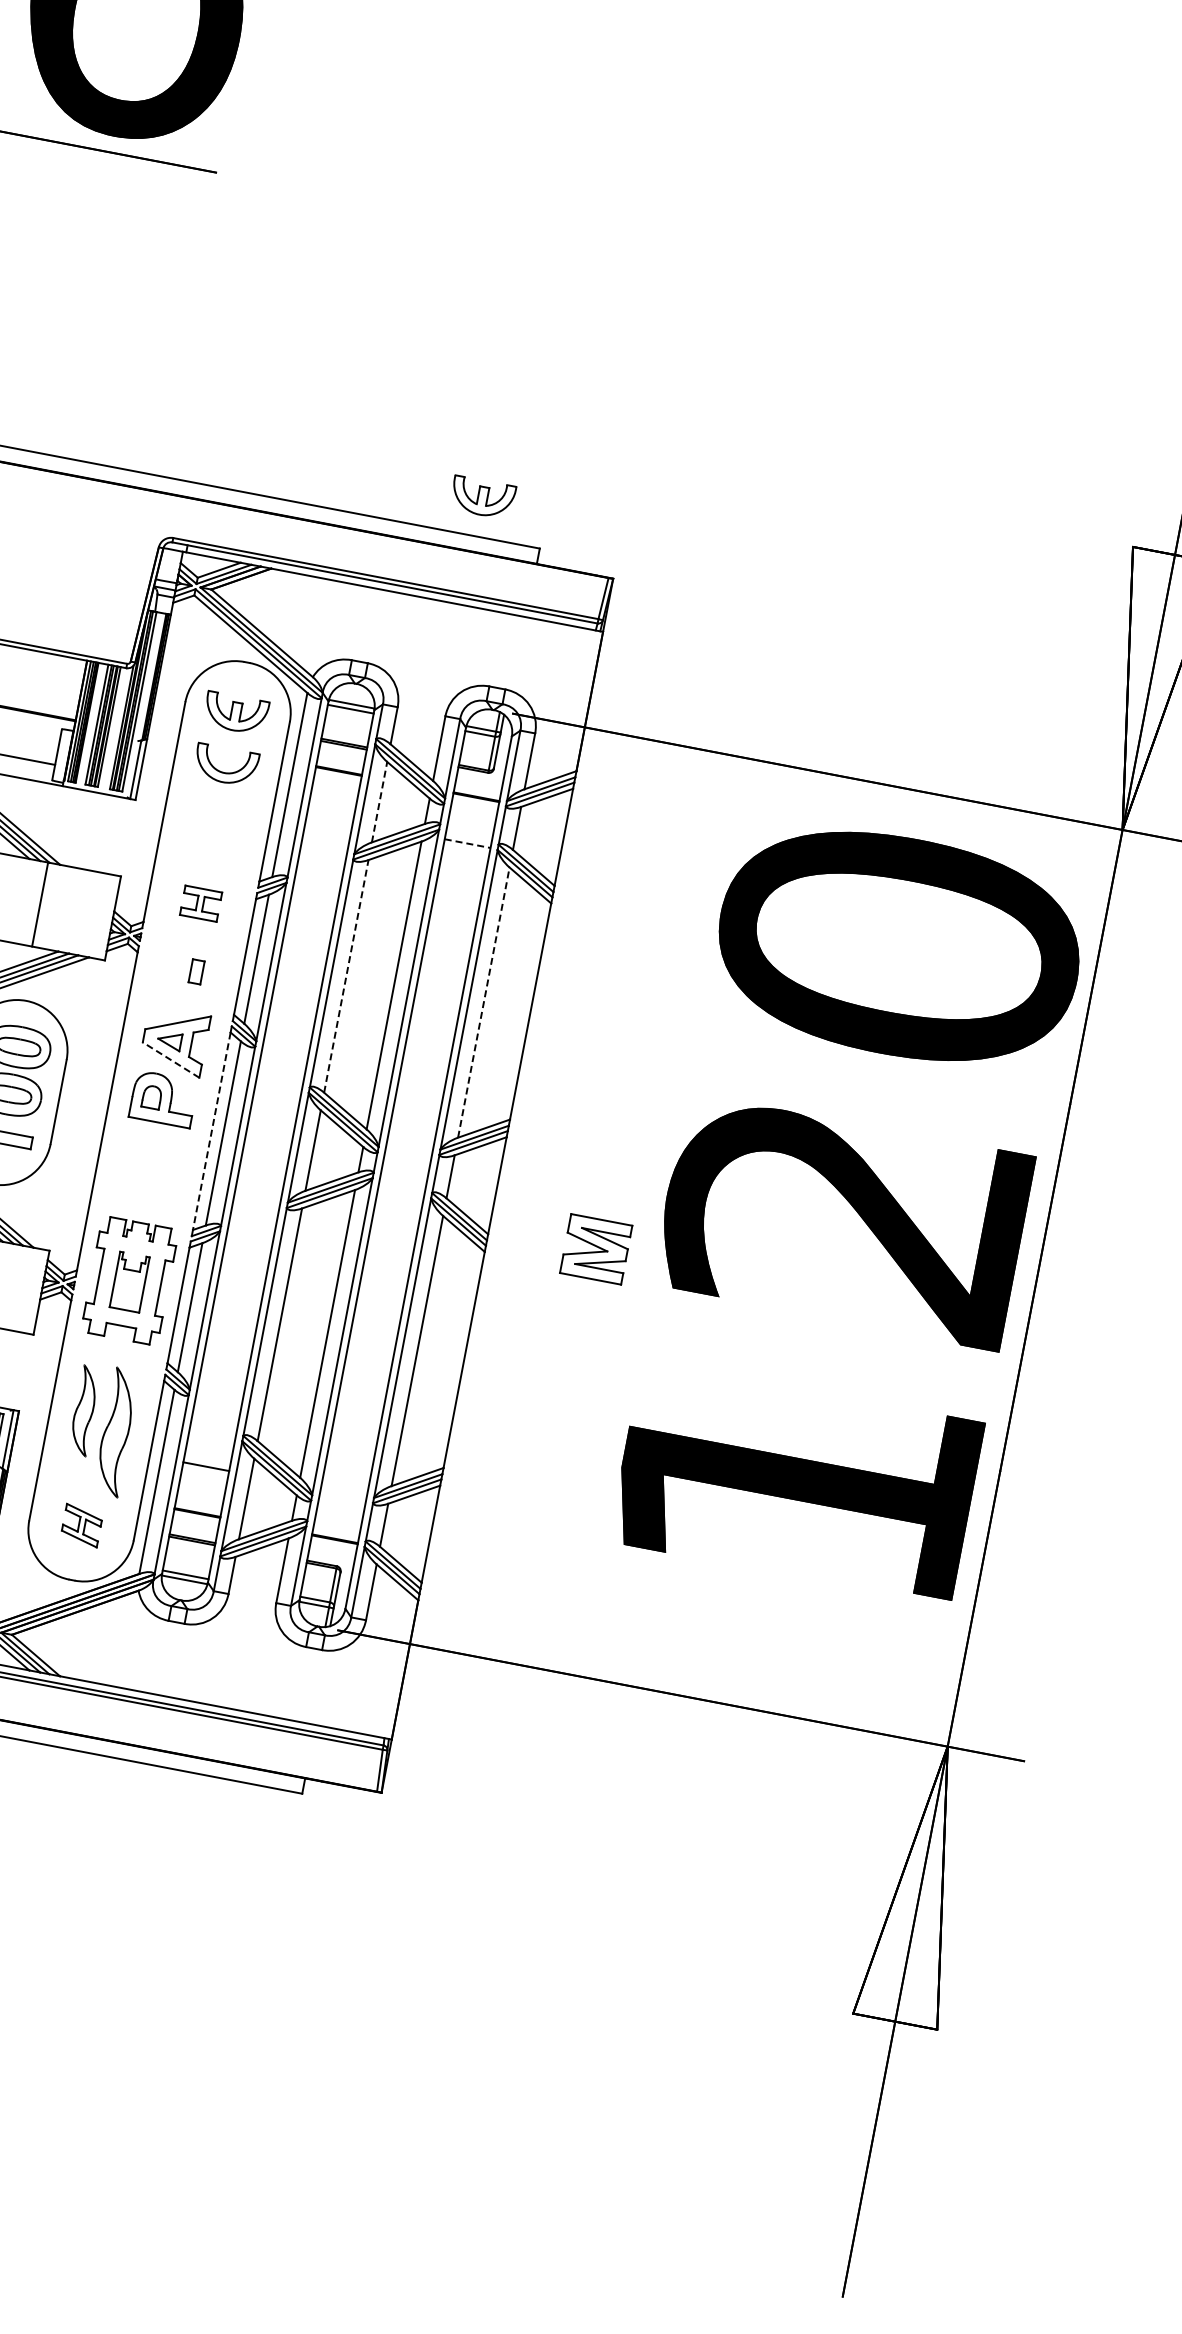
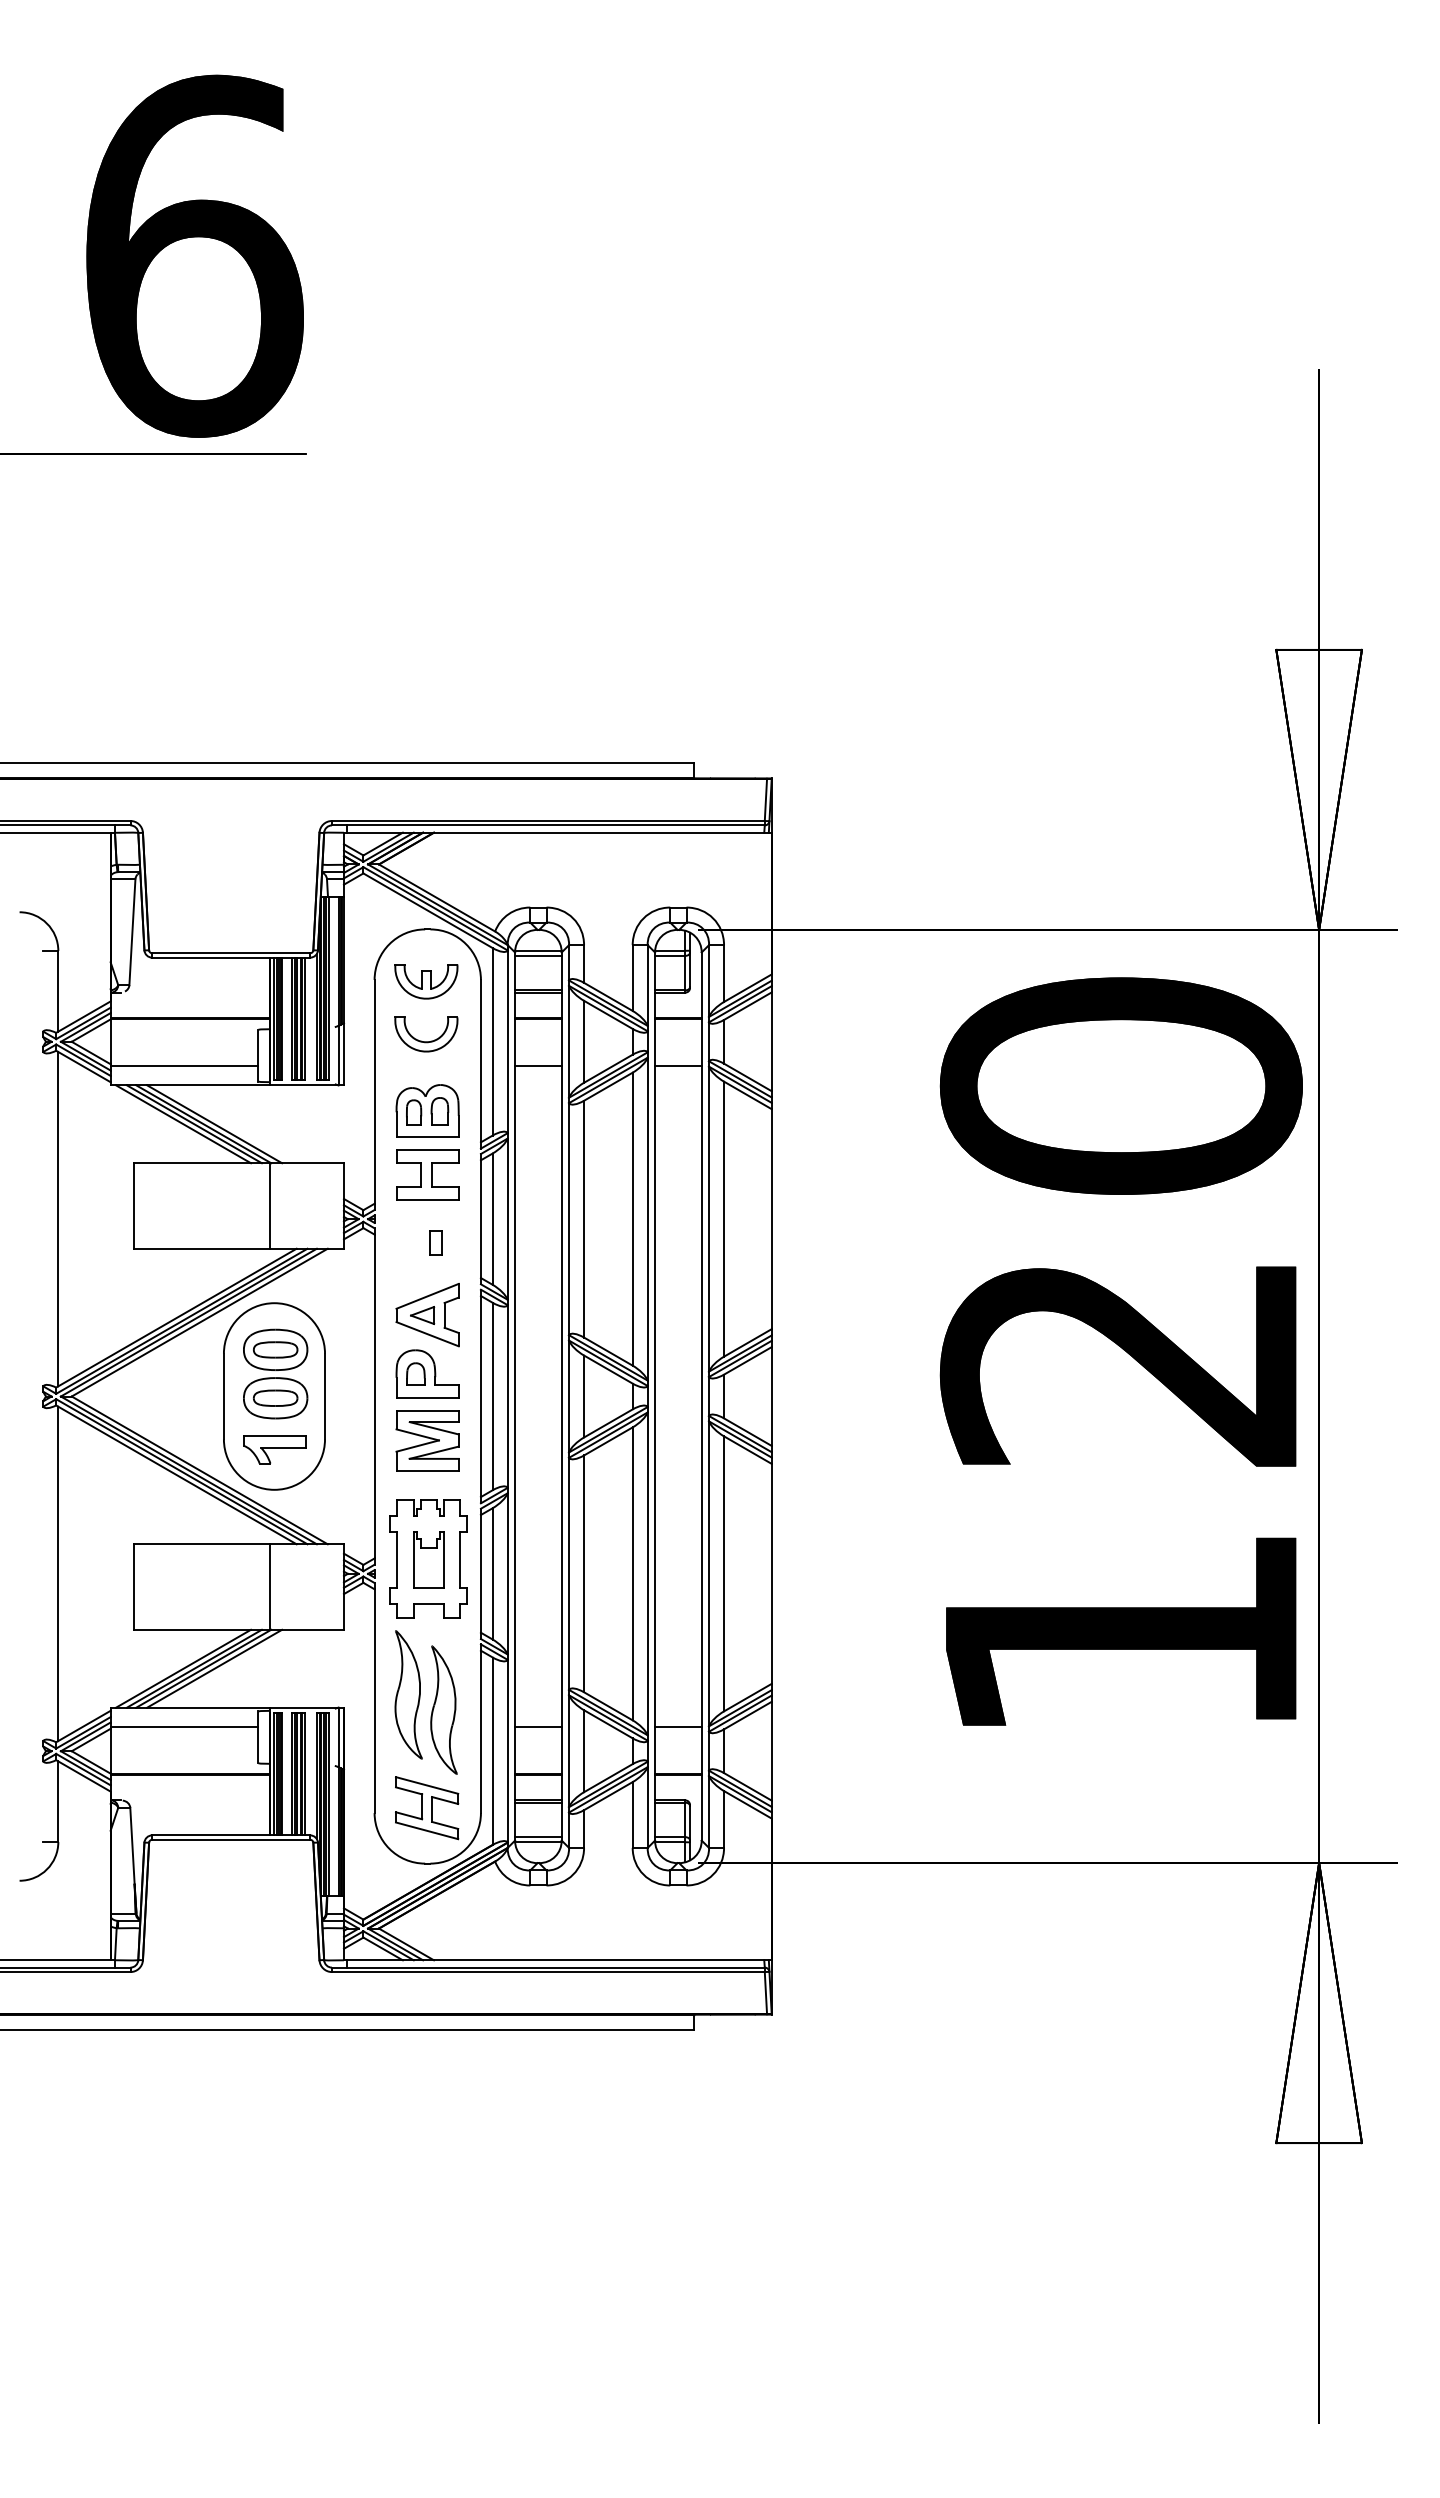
part: (482, 497) -> (628, 723), removed
line: (380, 801) -> (584, 1041), dashed -> solid
line: (330, 817) -> (538, 1066), added
part: (212, 840) -> (427, 1110), added
line: (467, 844) -> (678, 1066), dashed -> solid
part: (200, 903) -> (427, 1174), size x1.67
line: (346, 975) -> (584, 1218), dashed -> solid
line: (484, 1003) -> (724, 1219), dashed -> solid
line: (170, 1060) -> (427, 1334), dashed -> solid
line: (211, 1131) -> (480, 1396), dashed -> solid
part: (596, 1249) -> (427, 1440), moved
part: (84, 1410) -> (408, 1694), size x1.43
line: (343, 1493) -> (678, 1727), added
part: (82, 1525) -> (427, 1808), size x1.67

